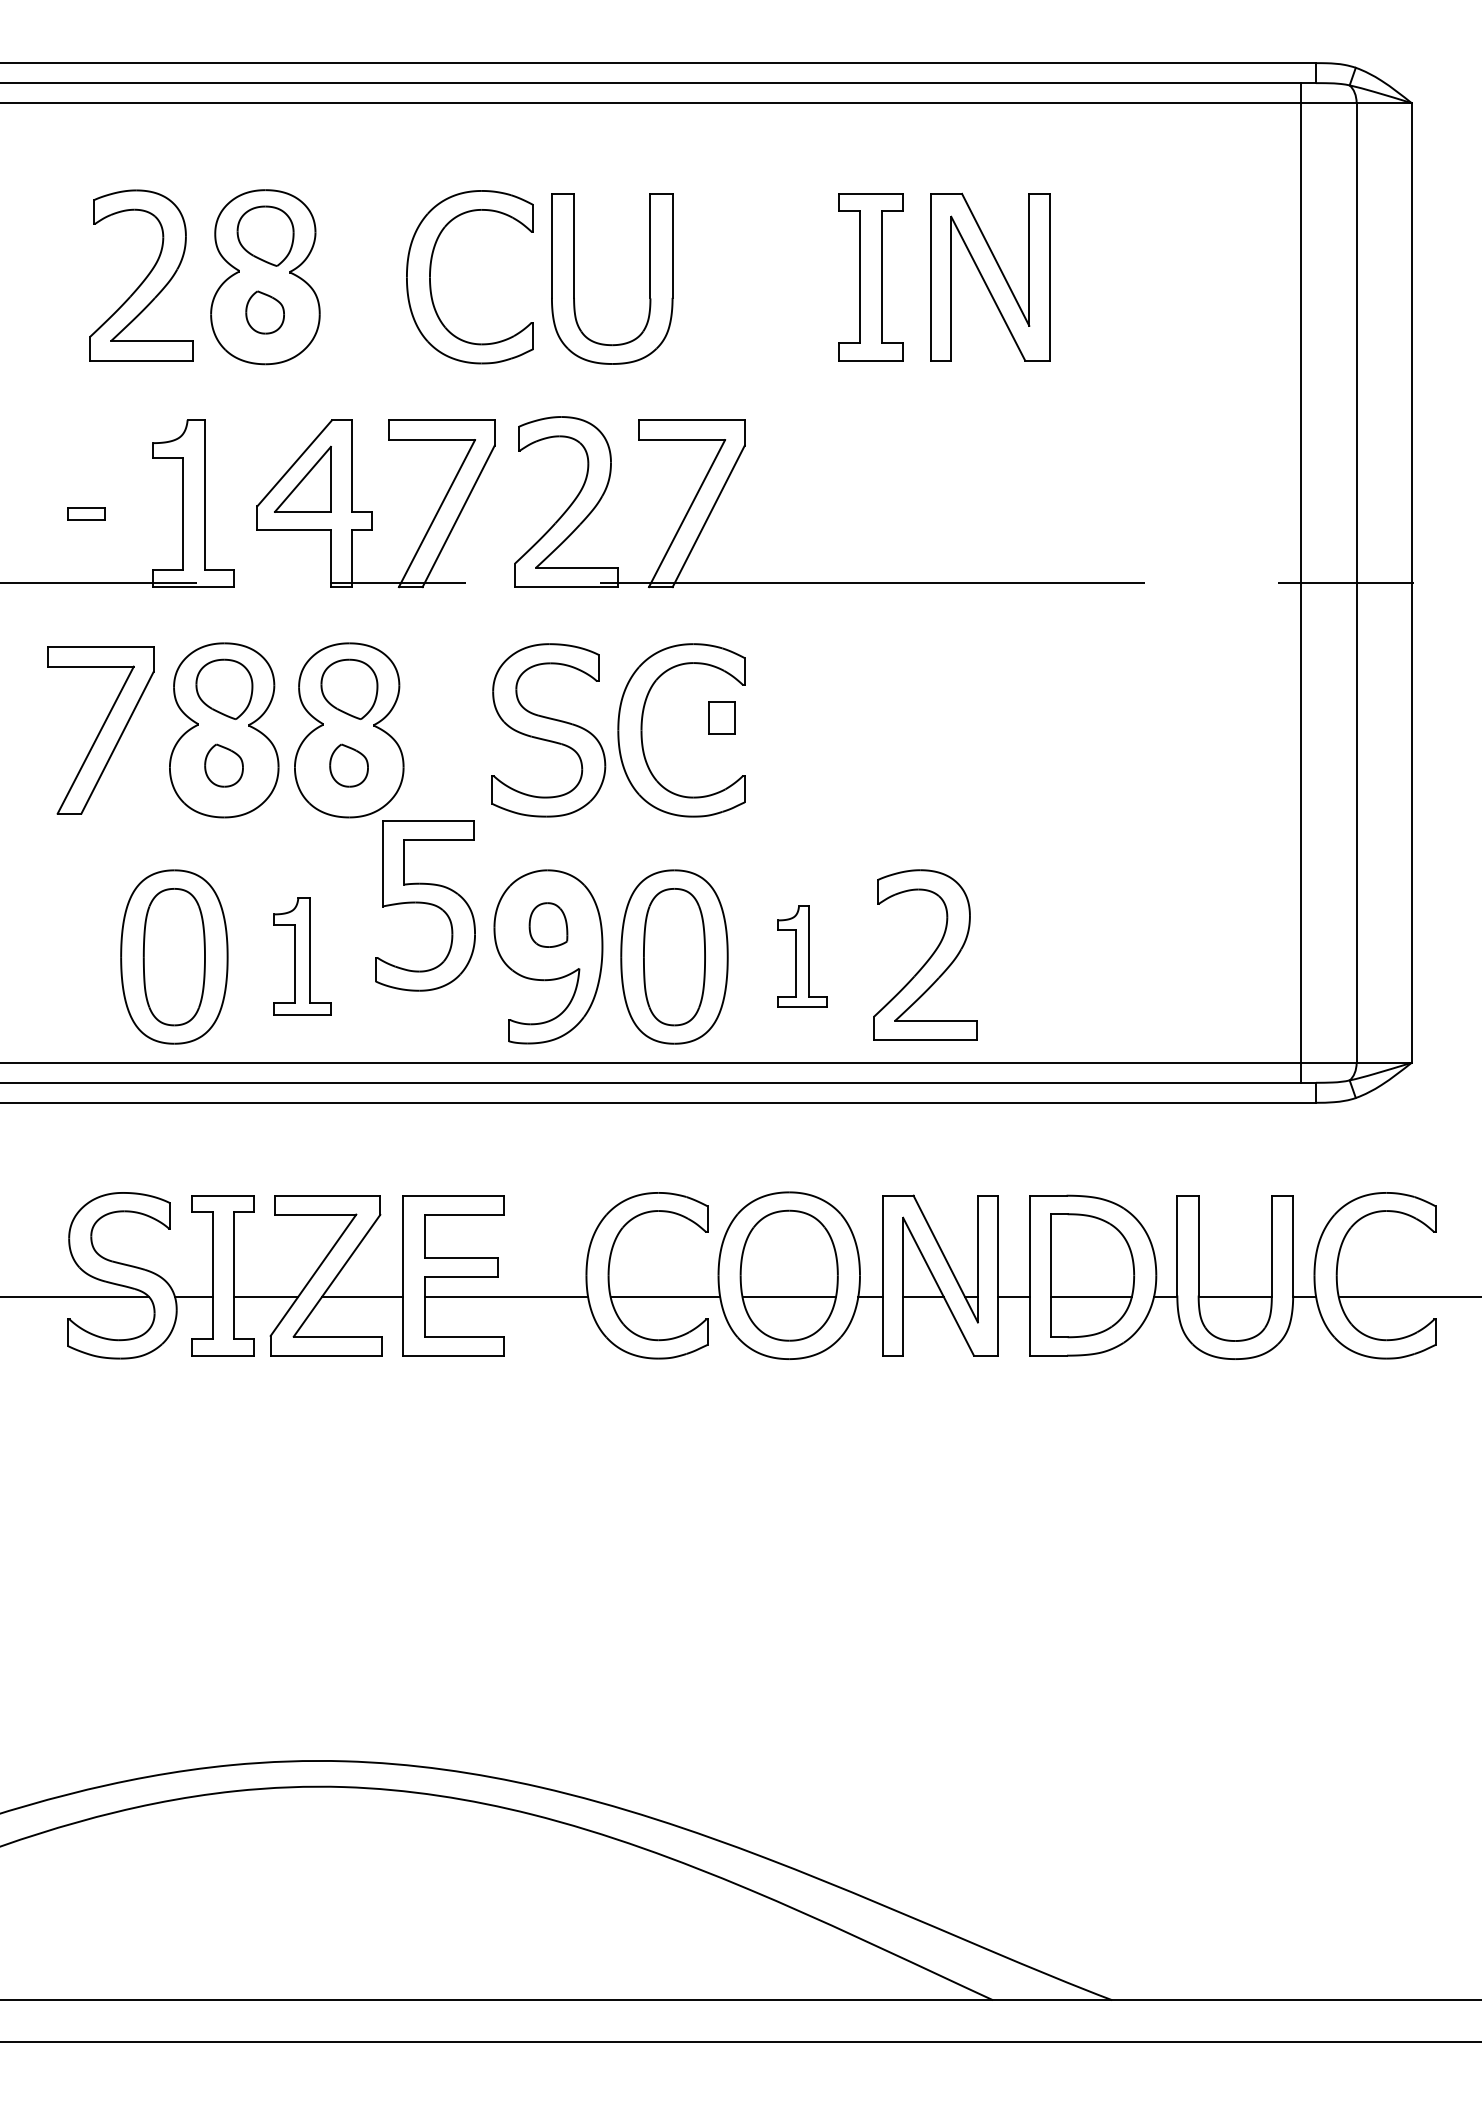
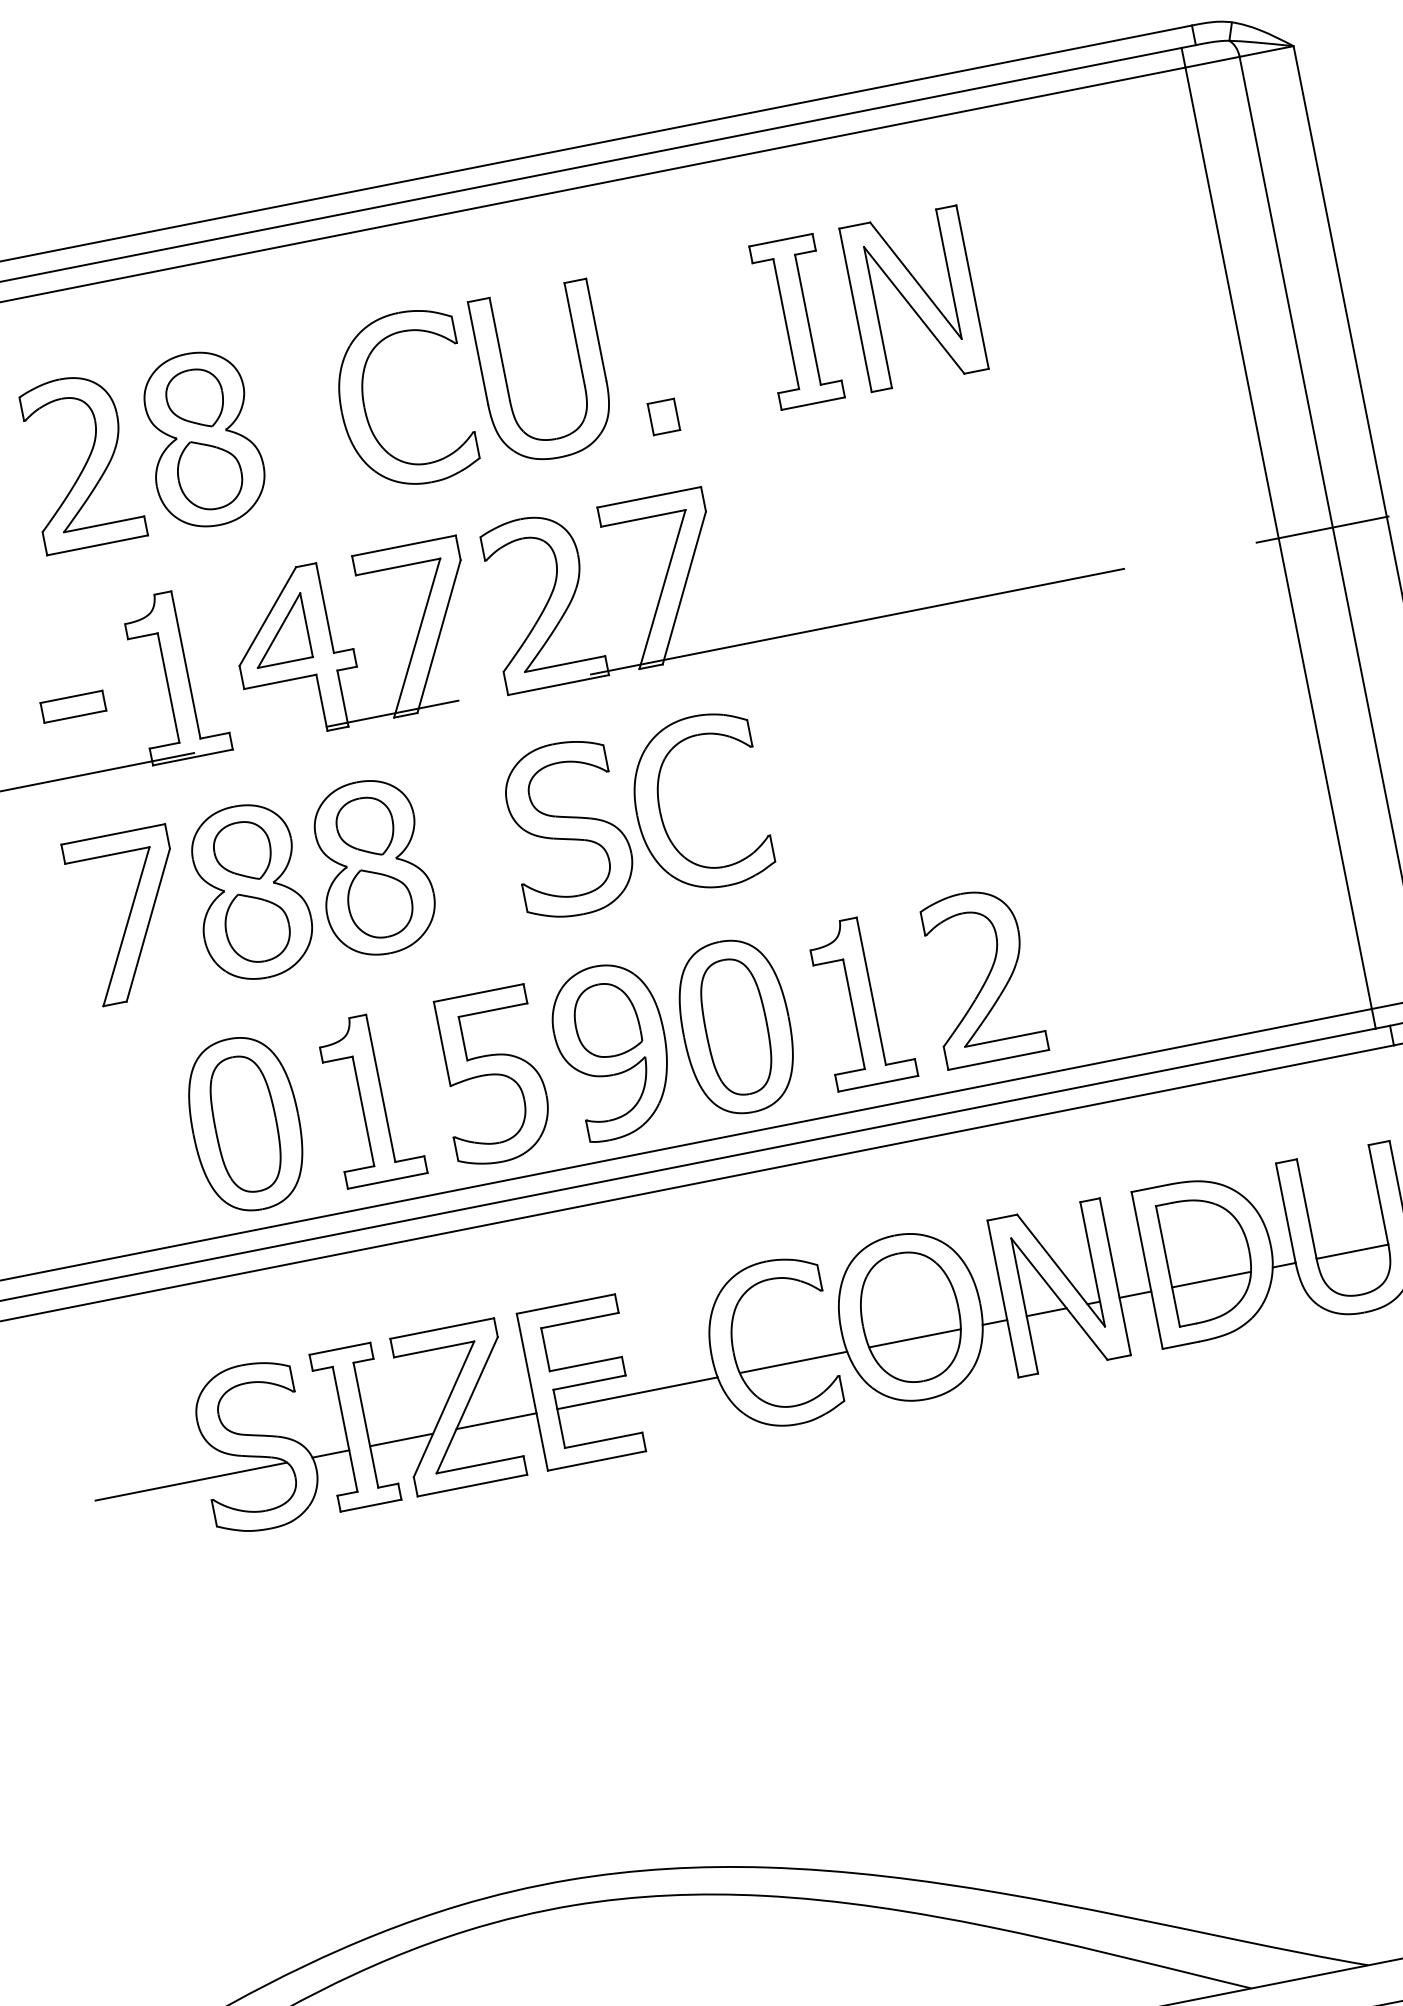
part: (264, 312) -> (208, 474), size x1.67
part: (86, 513) -> (73, 706), size x1.67
part: (721, 717) -> (663, 416), moved
part: (223, 765) -> (256, 926), size x1.67
part: (348, 765) -> (379, 902), size x1.67
part: (425, 905) -> (492, 1076), moved
part: (548, 924) -> (606, 1019), size x1.67
part: (302, 956) -> (371, 1098), size x1.43
part: (802, 956) -> (861, 1001), size x1.67

